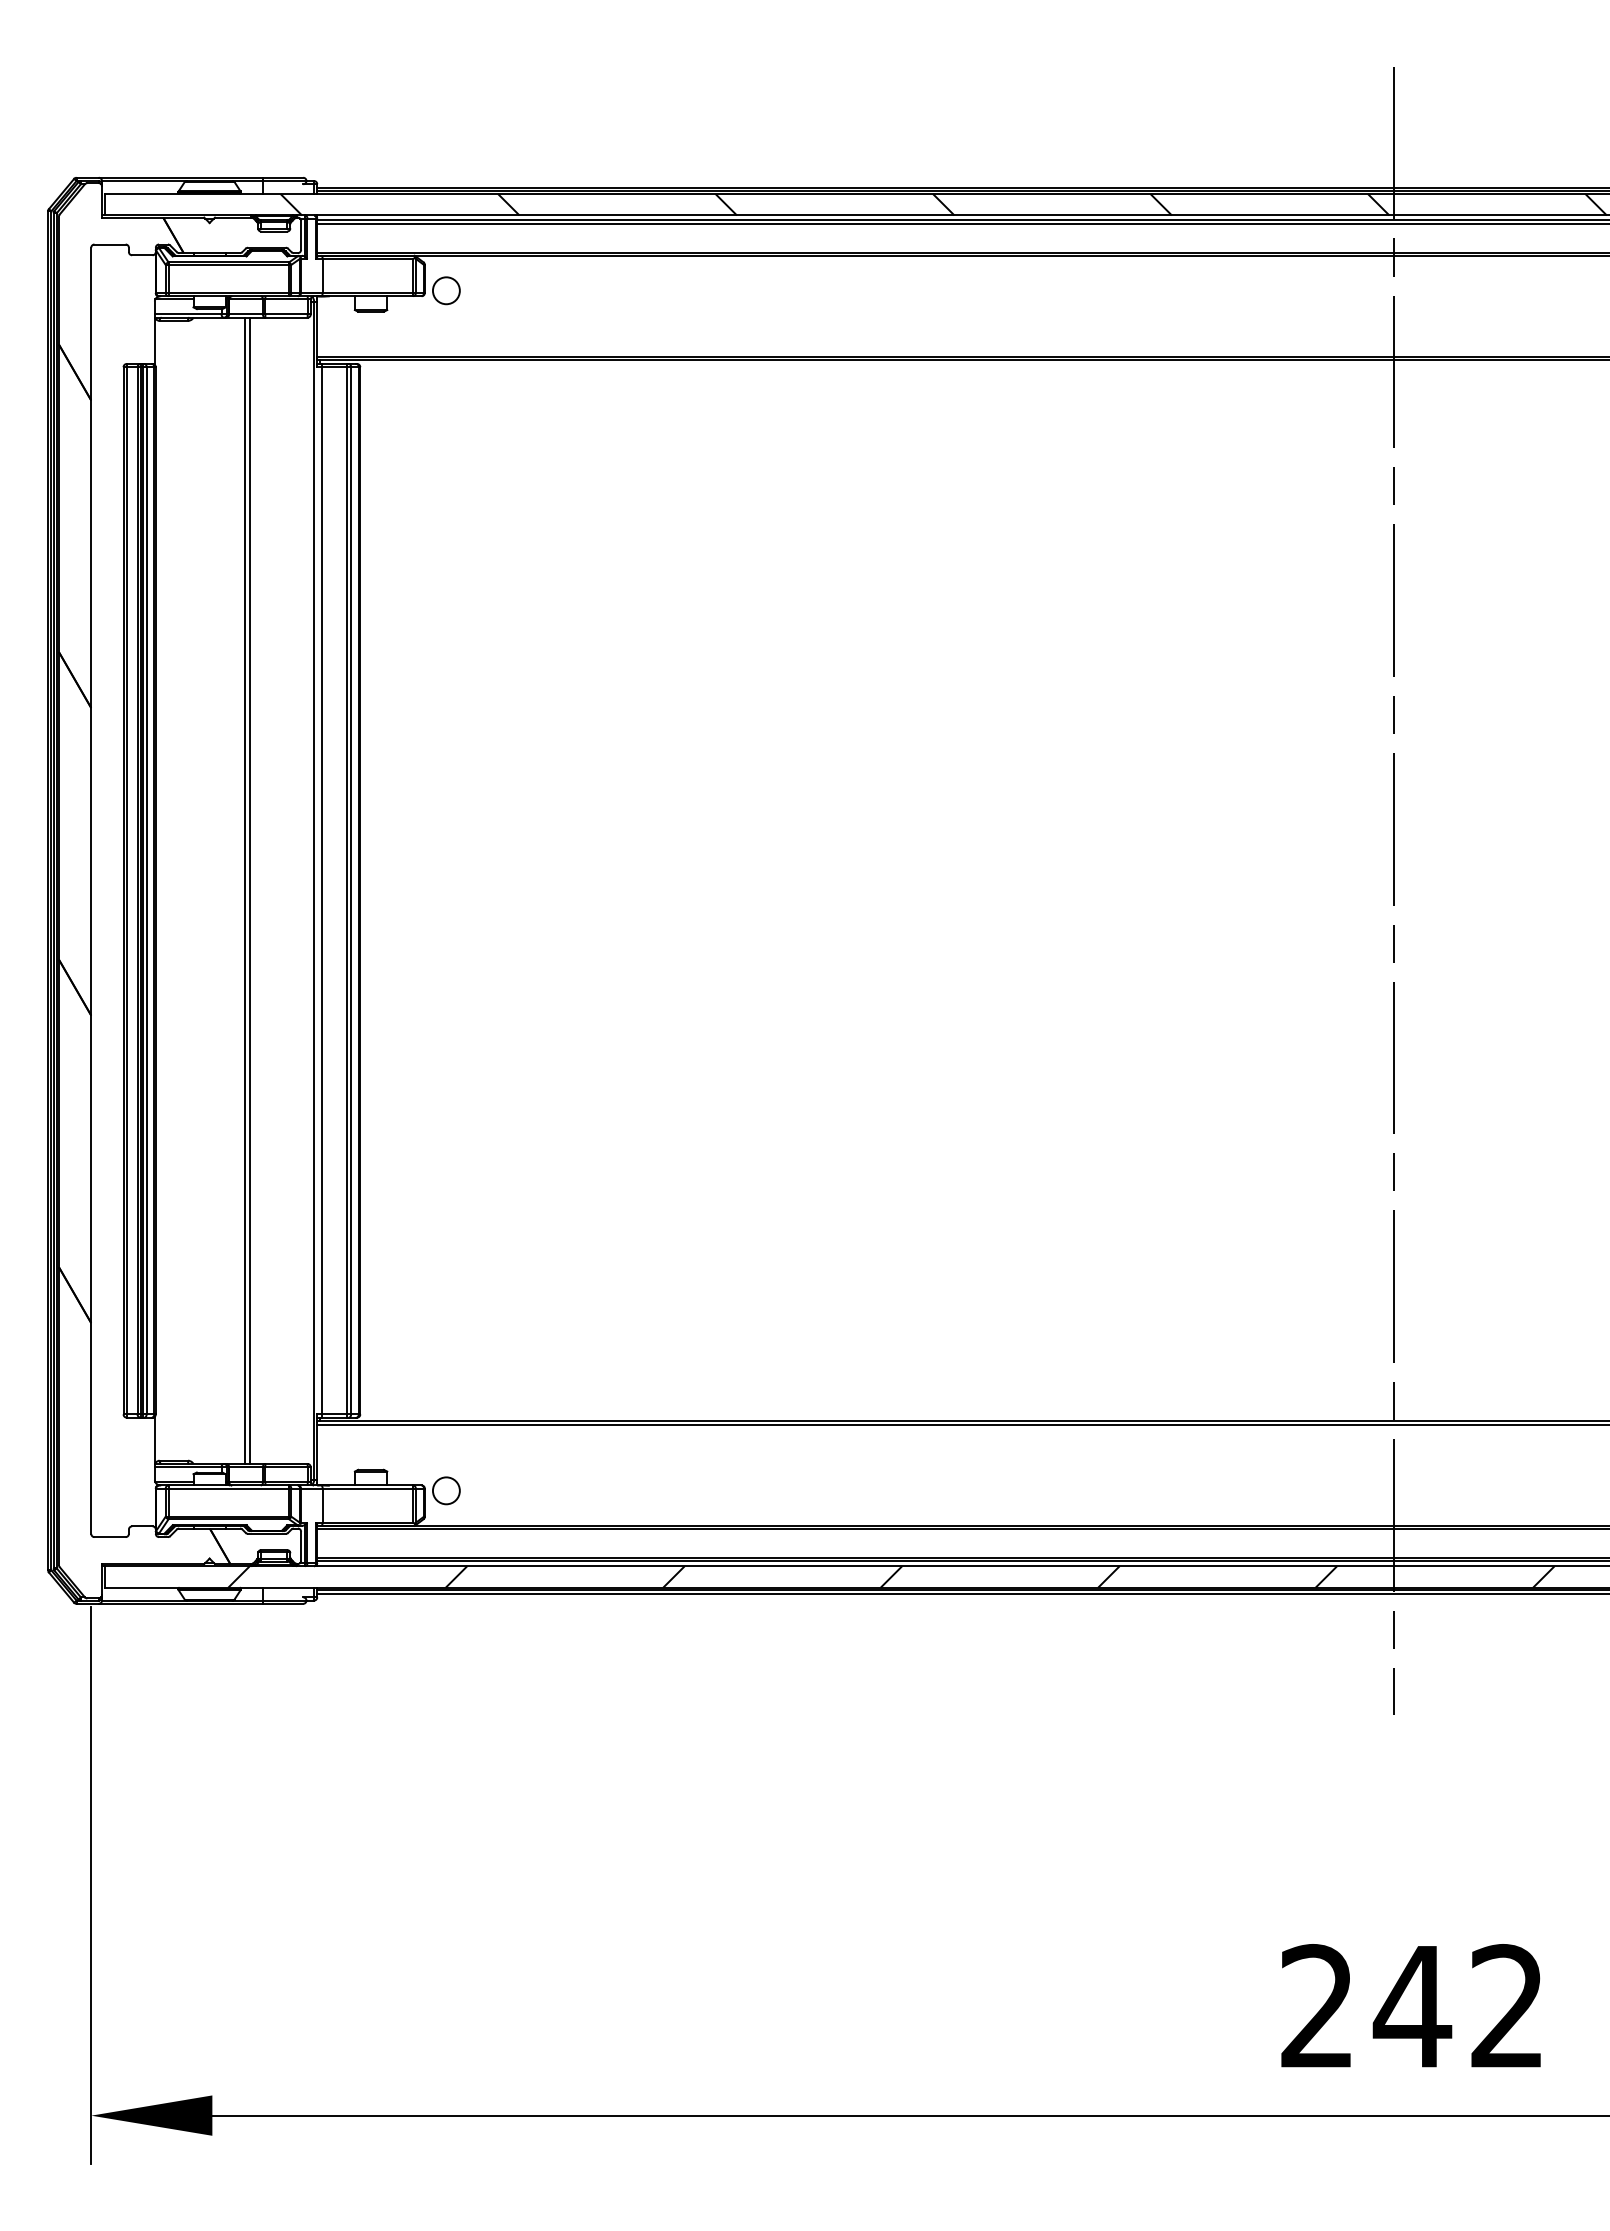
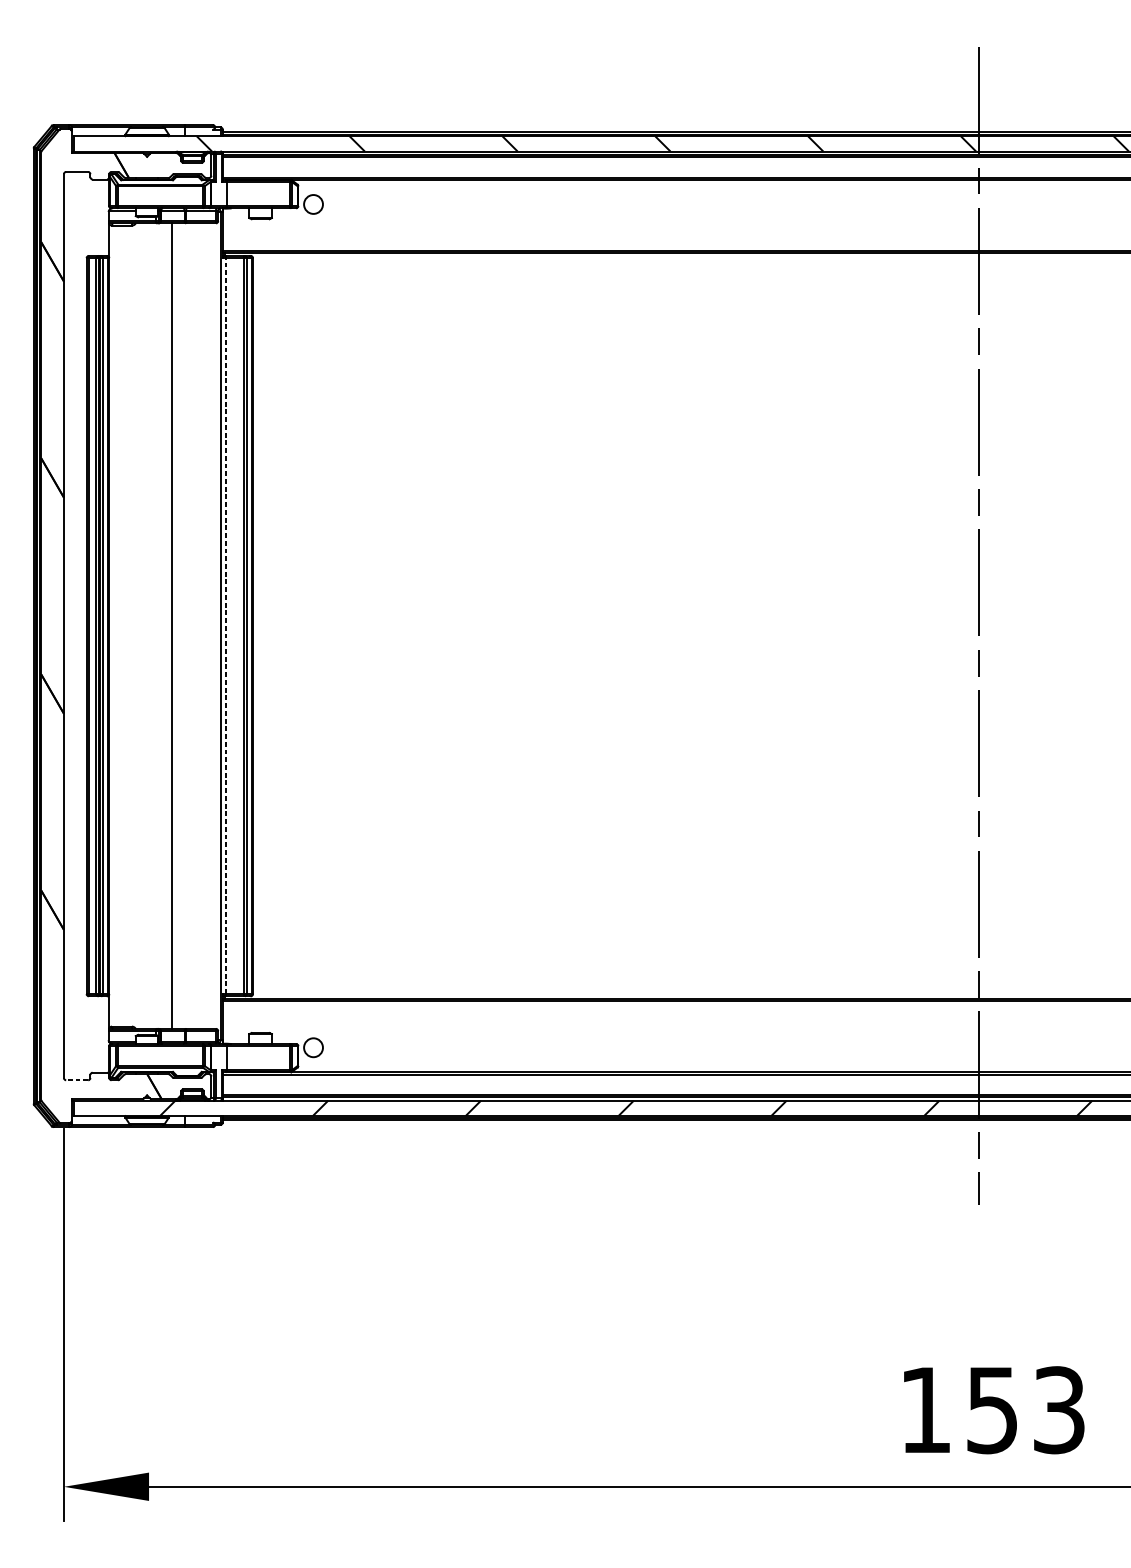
line: (249, 890) -> (175, 625), removed
line: (321, 890) -> (225, 625), solid -> dashed
line: (110, 1537) -> (77, 1080), solid -> dashed
text: (1412, 2006) -> (992, 1410), 242 -> 153

